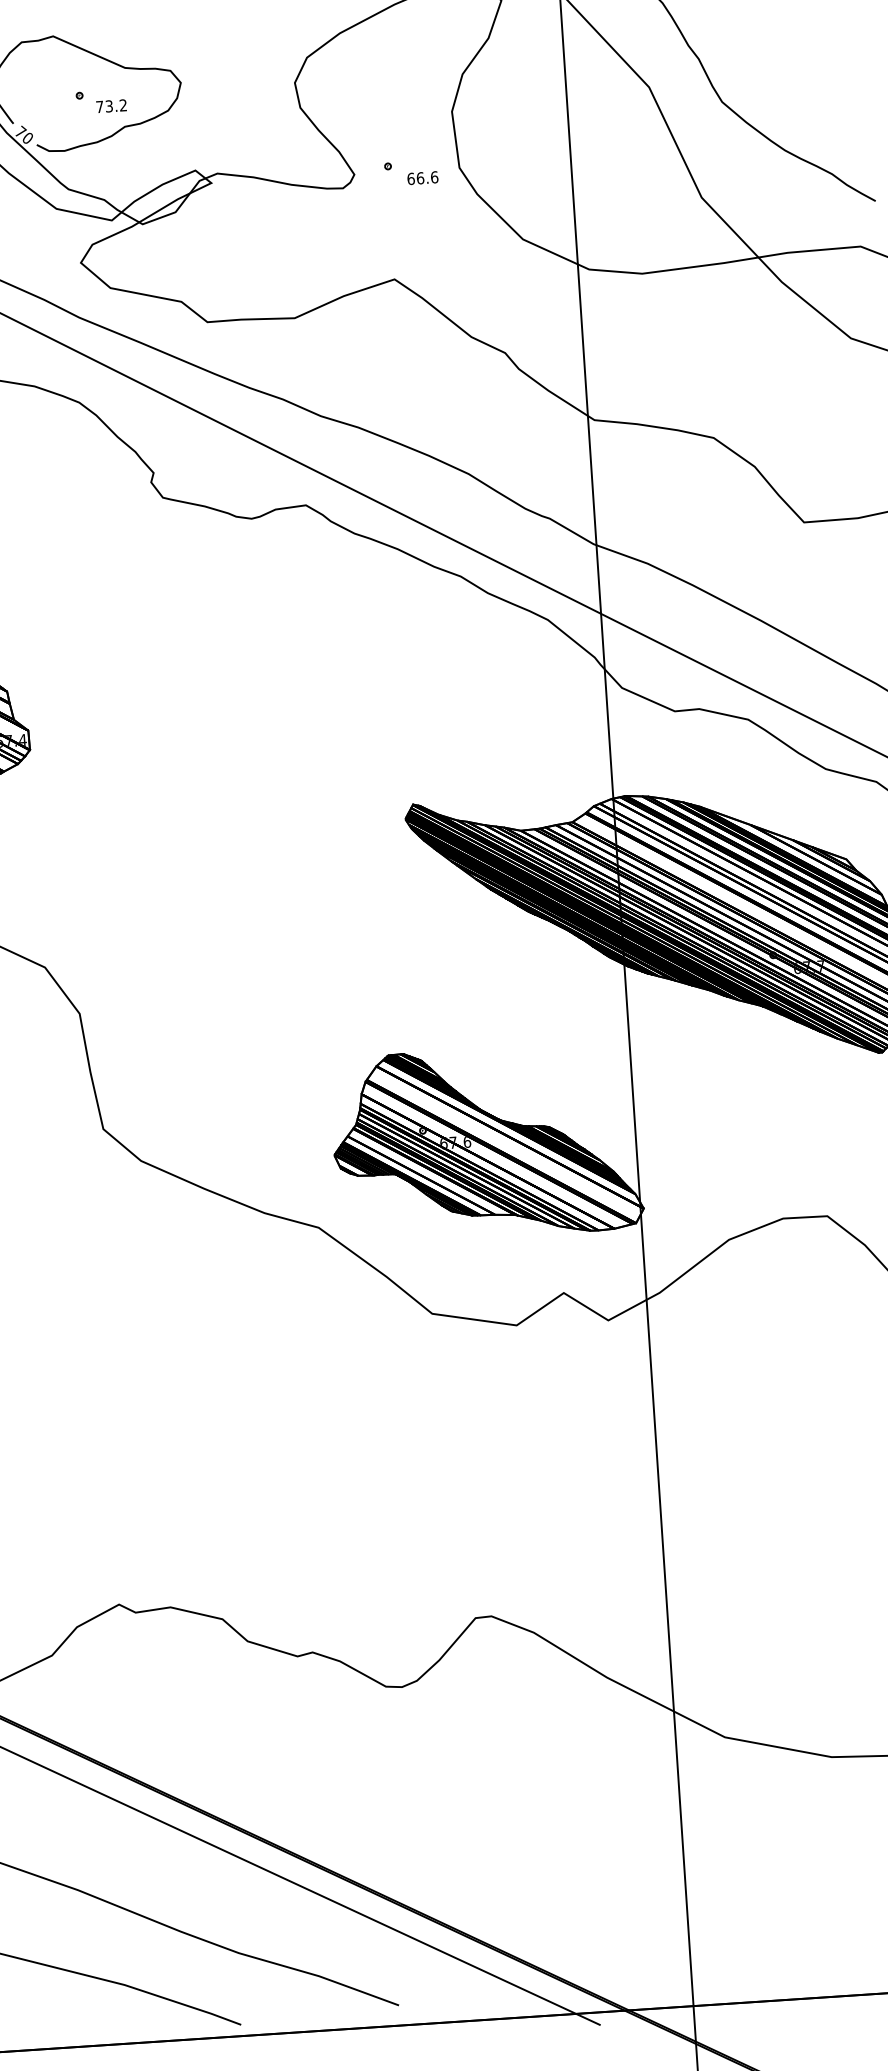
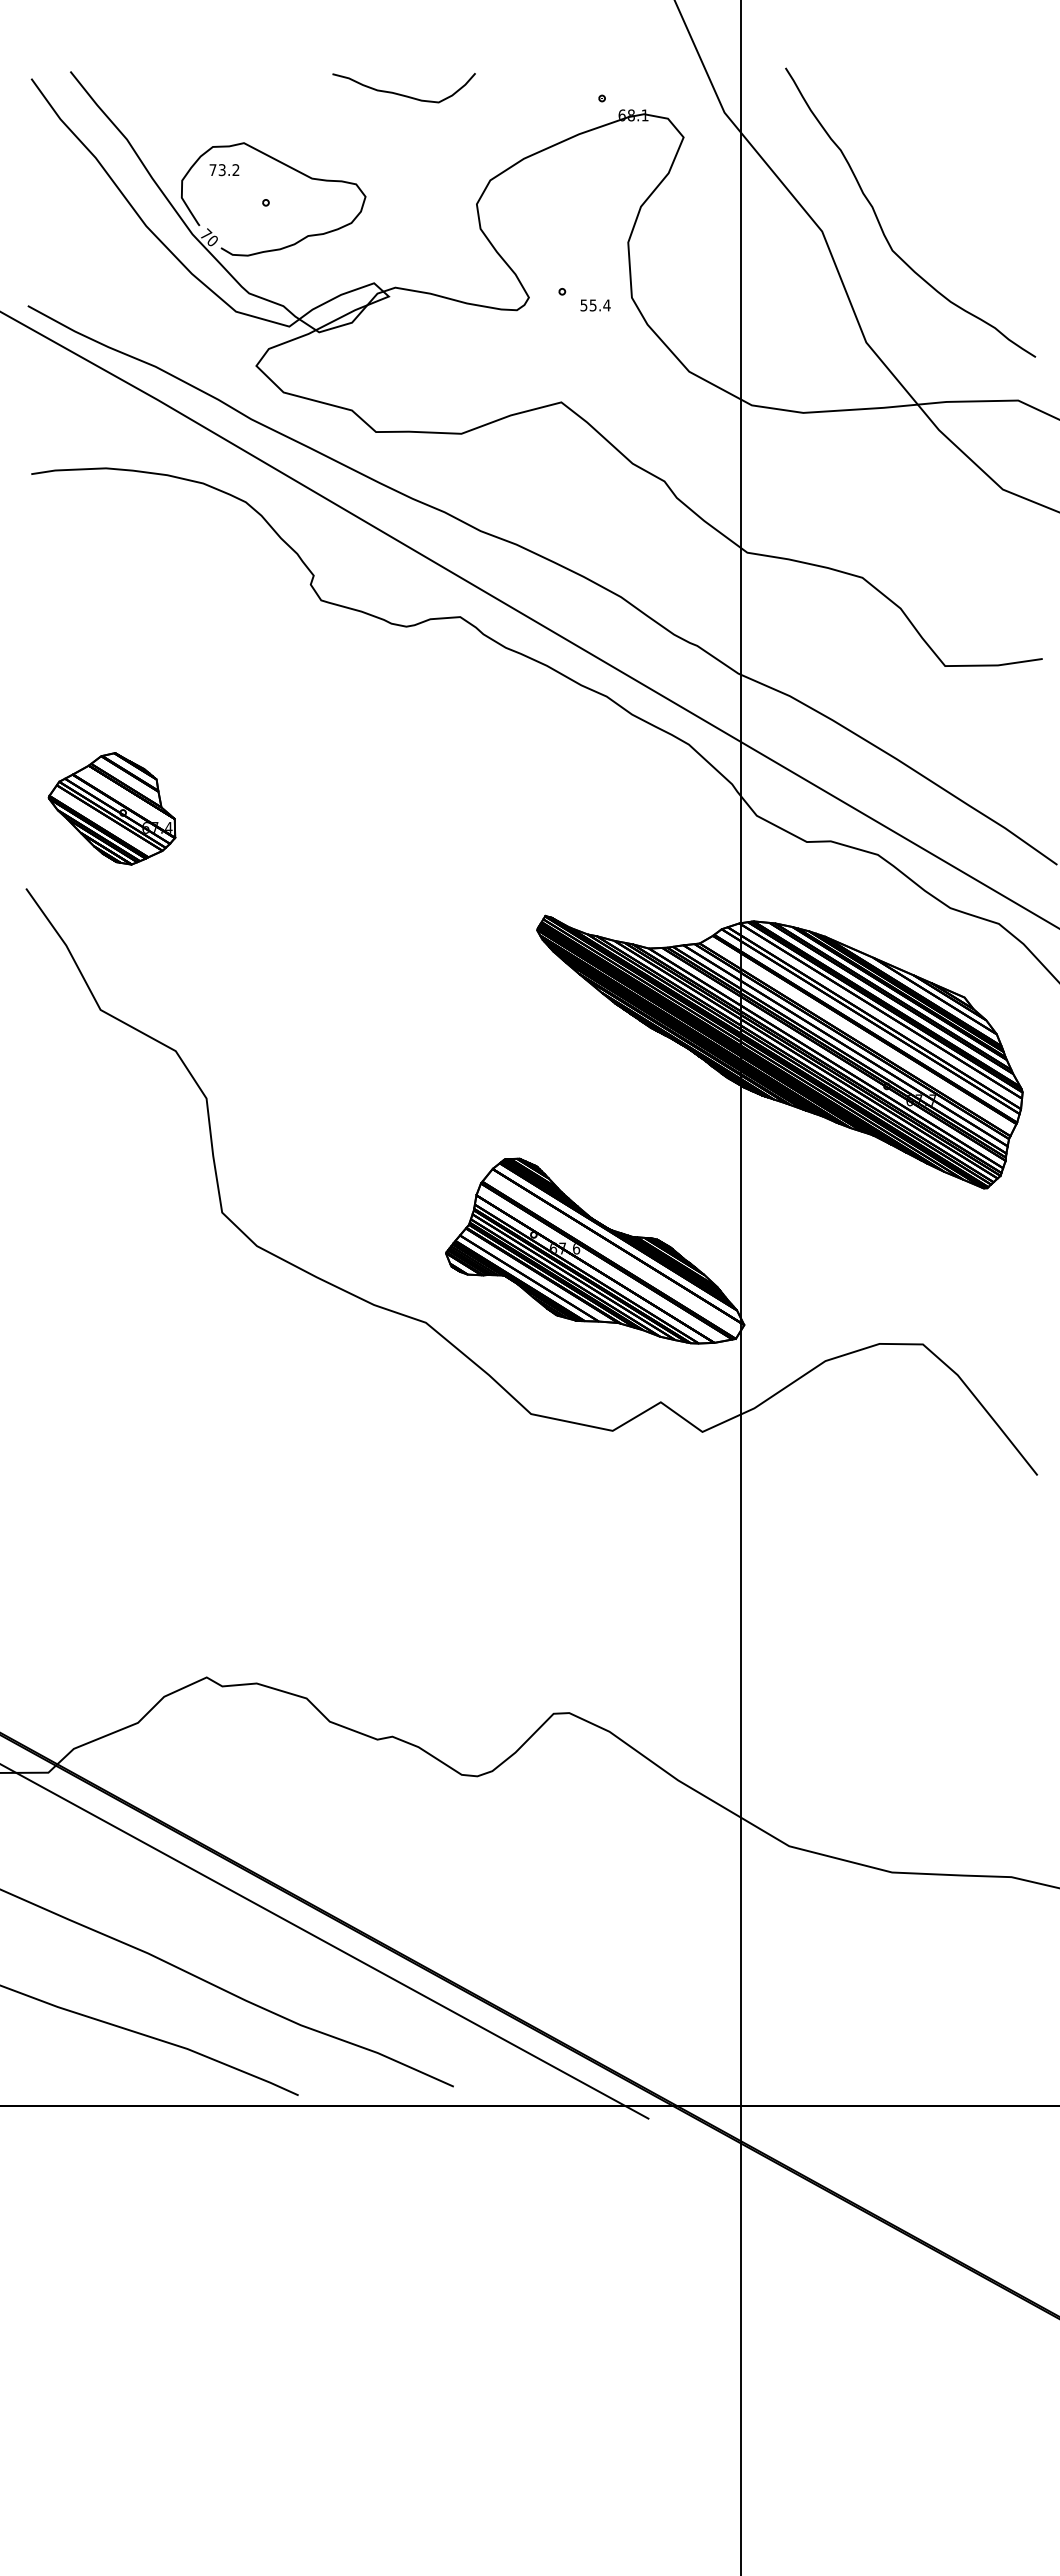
text: (111, 106) -> (224, 170), moved
text: (422, 178) -> (595, 305), 66.6 -> 55.4

